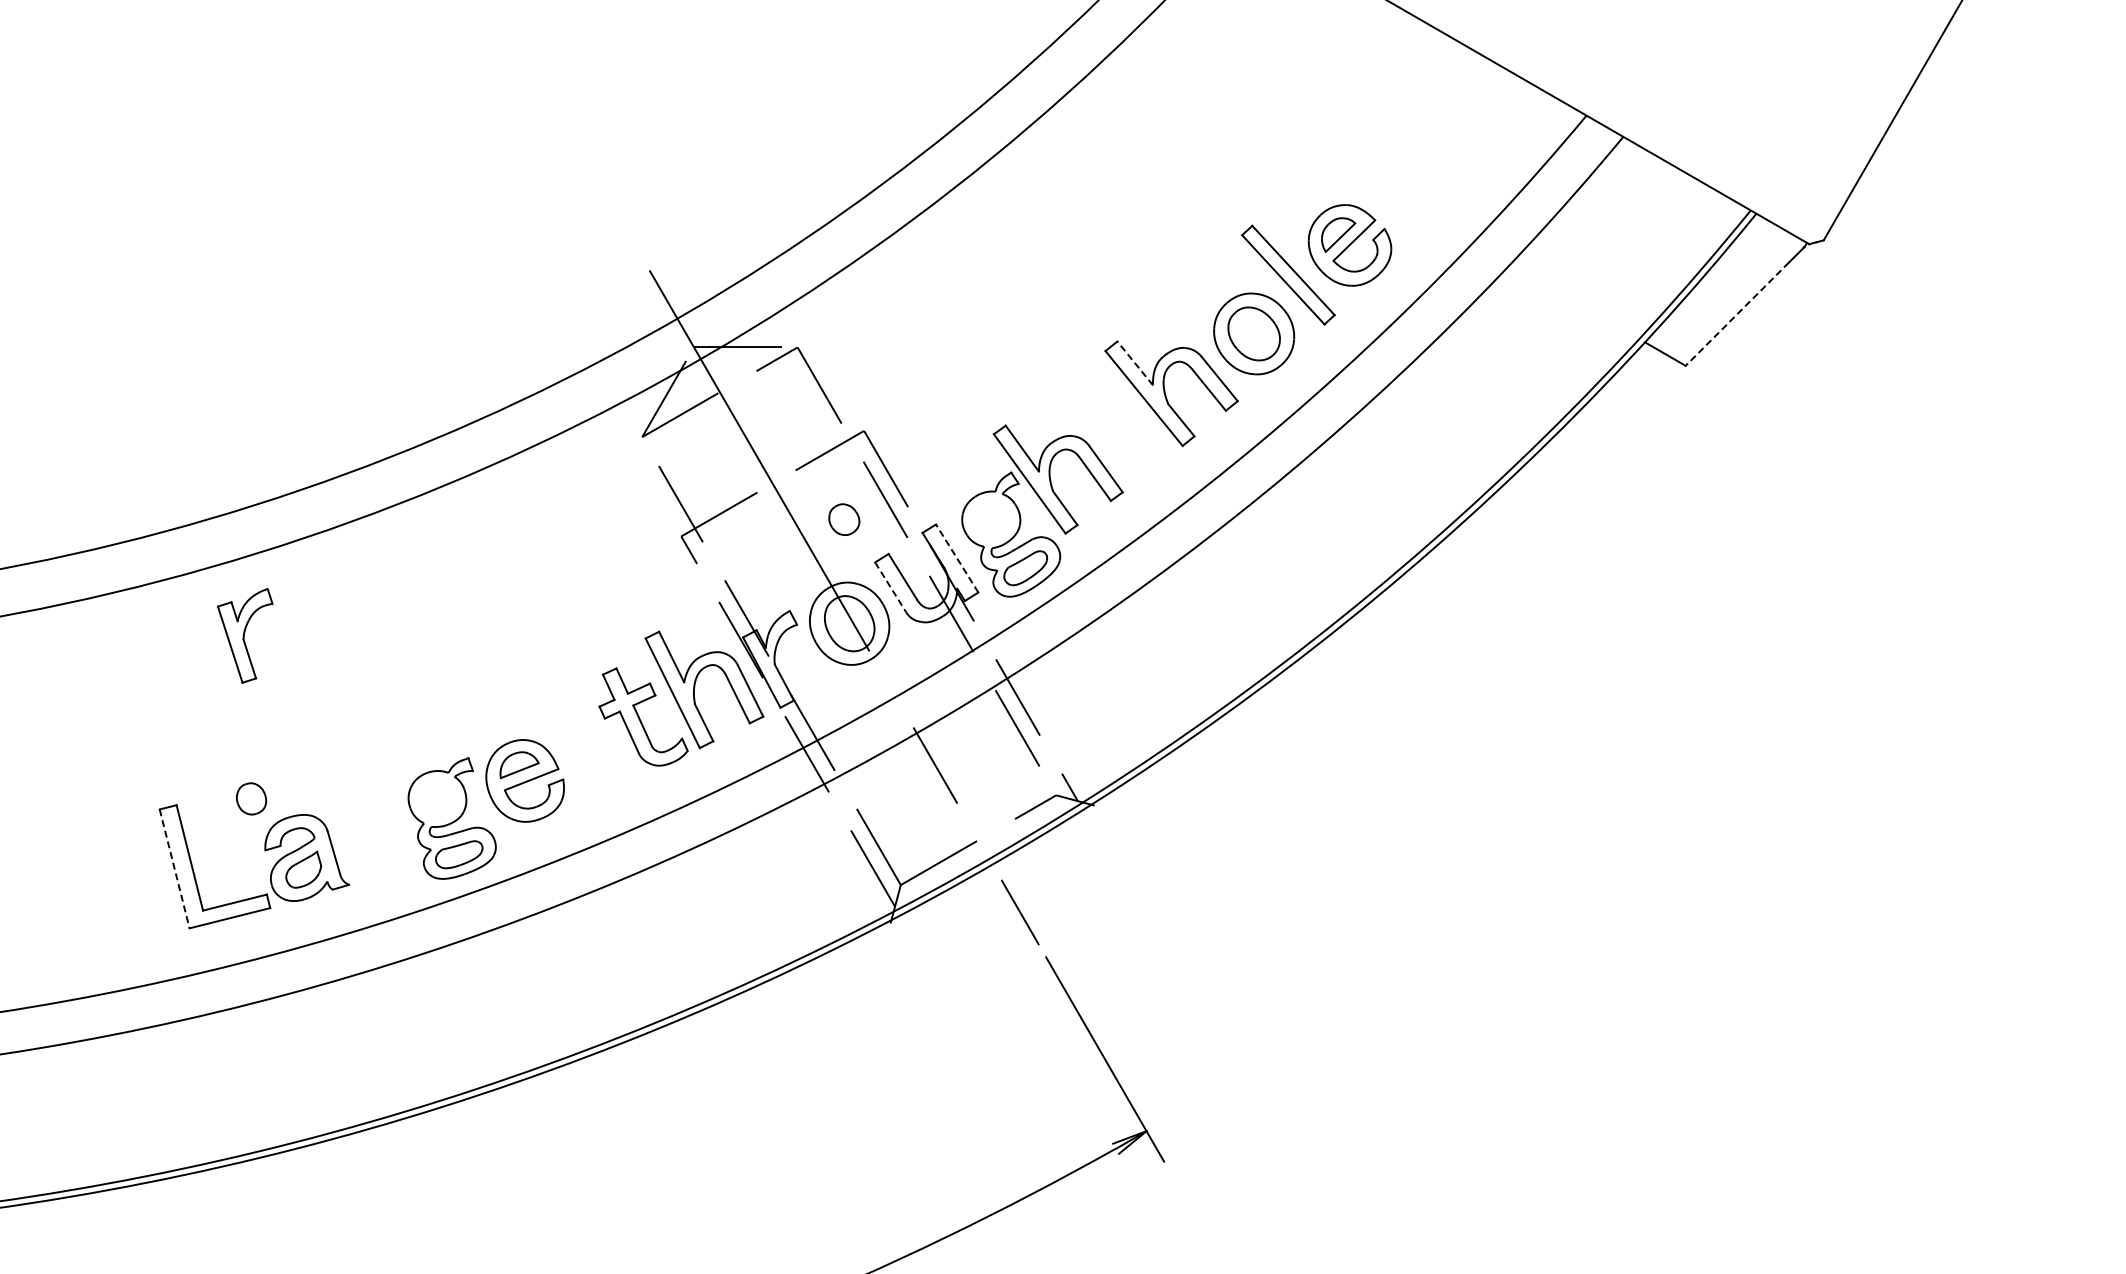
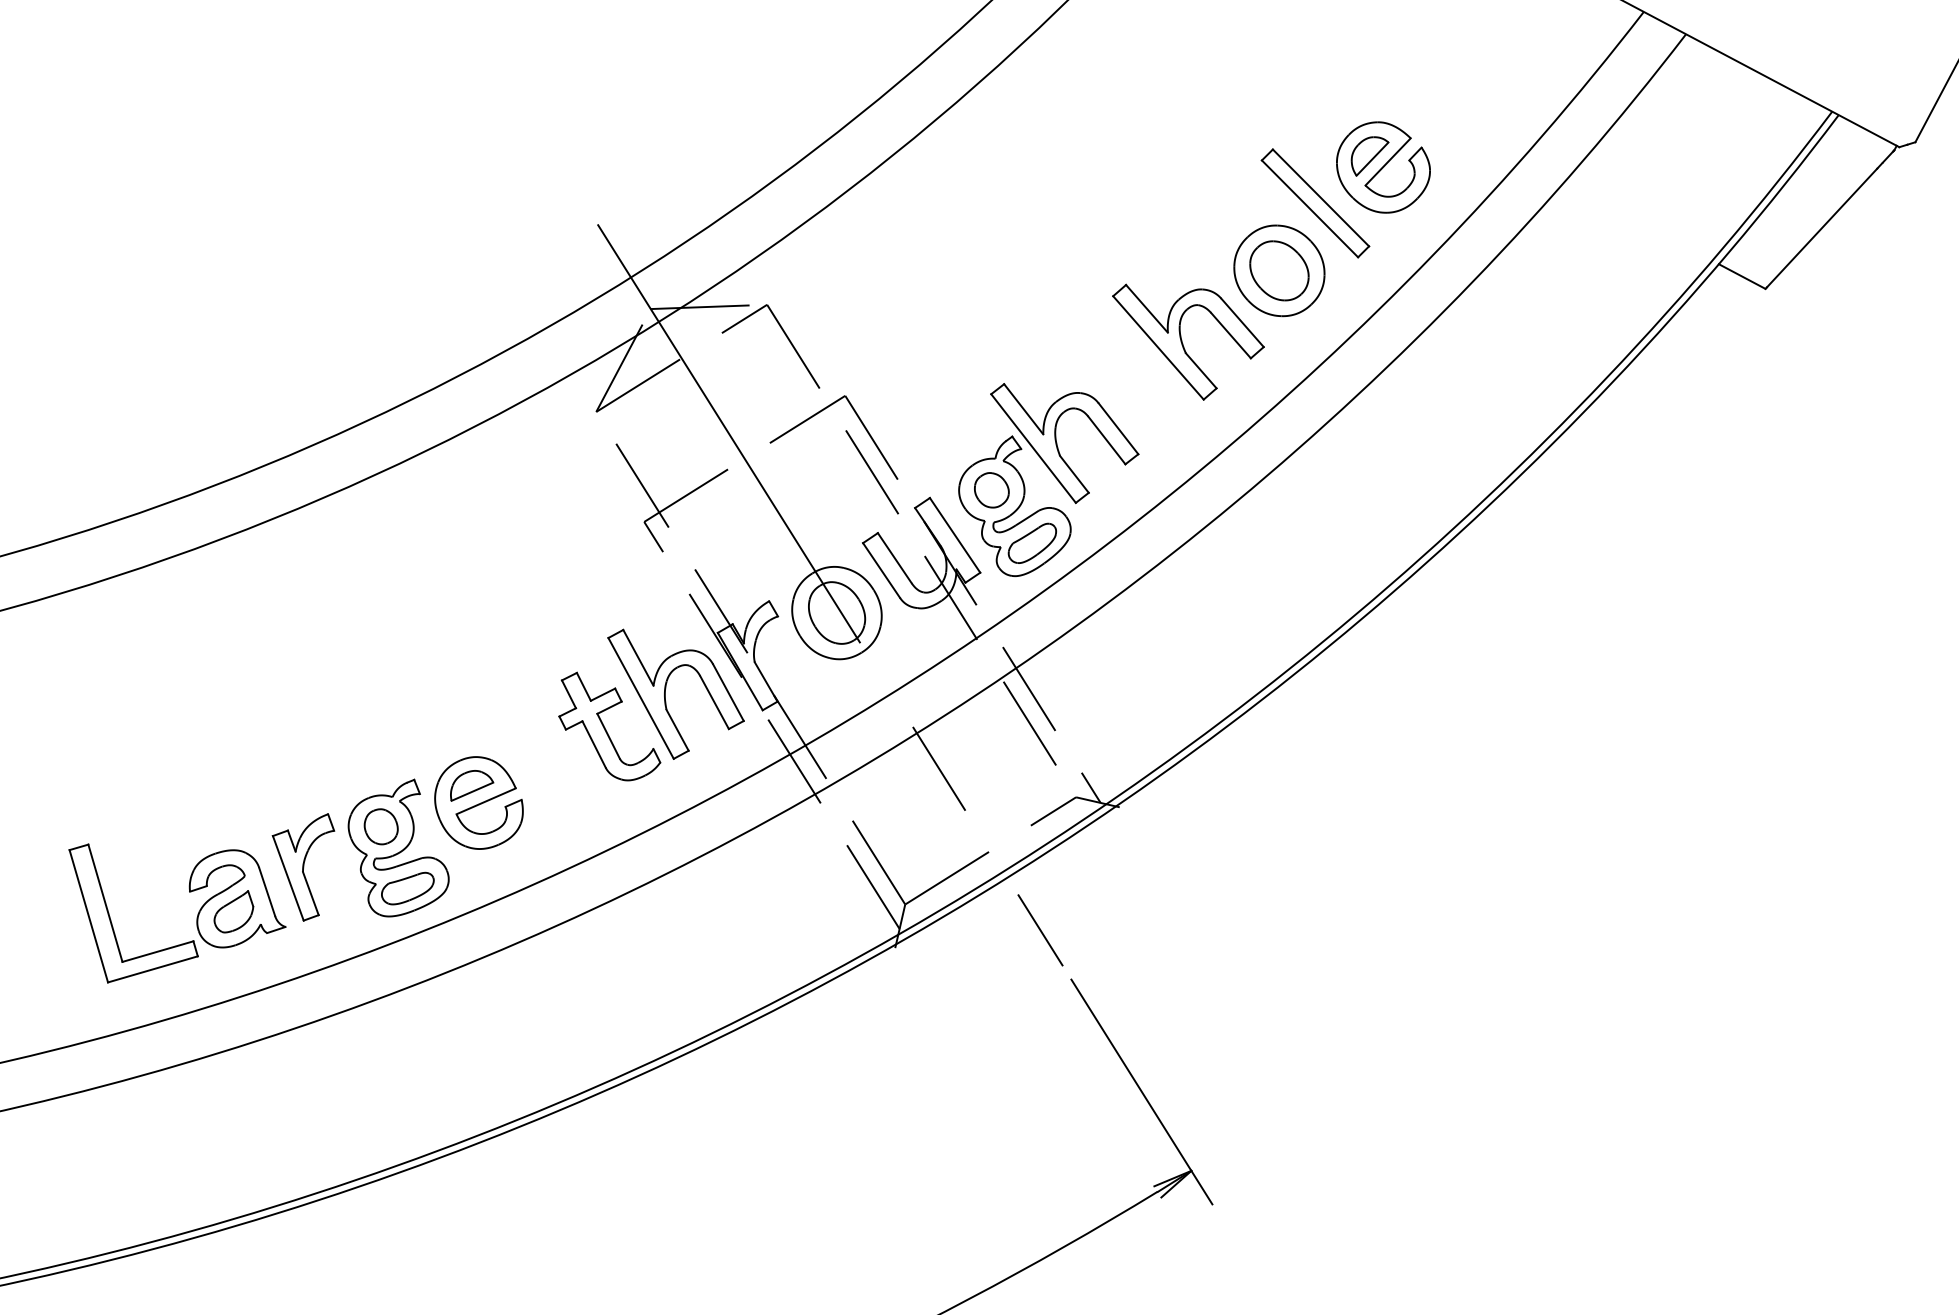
line: (1737, 313) -> (1821, 227), dashed -> solid
line: (1134, 363) -> (1146, 308), dashed -> solid
part: (844, 519) -> (992, 490), moved
line: (956, 558) -> (954, 535), dashed -> solid
line: (890, 587) -> (881, 570), dashed -> solid
part: (244, 635) -> (303, 867), moved
part: (251, 798) -> (381, 826), moved
line: (174, 869) -> (88, 916), dashed -> solid

